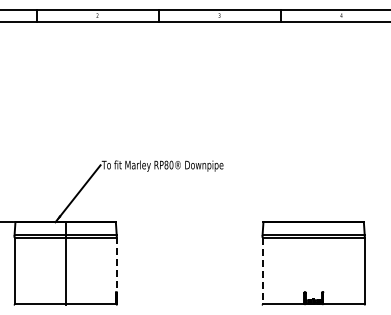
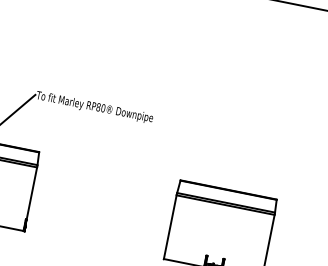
line: (116, 268) -> (30, 196), dashed -> solid
line: (262, 271) -> (170, 227), dashed -> solid

